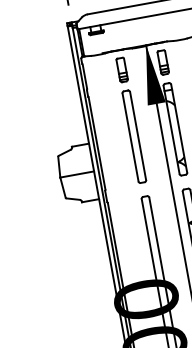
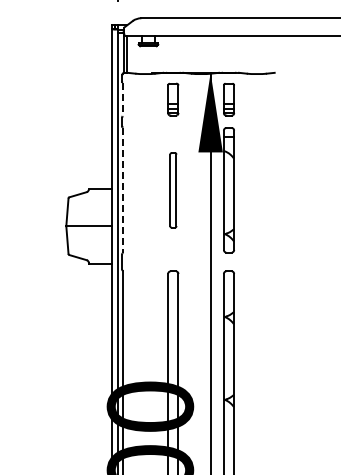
line: (84, 77) -> (122, 100), solid -> dashed
part: (134, 136) -> (173, 190), size x0.6
line: (96, 143) -> (122, 190), solid -> dashed

